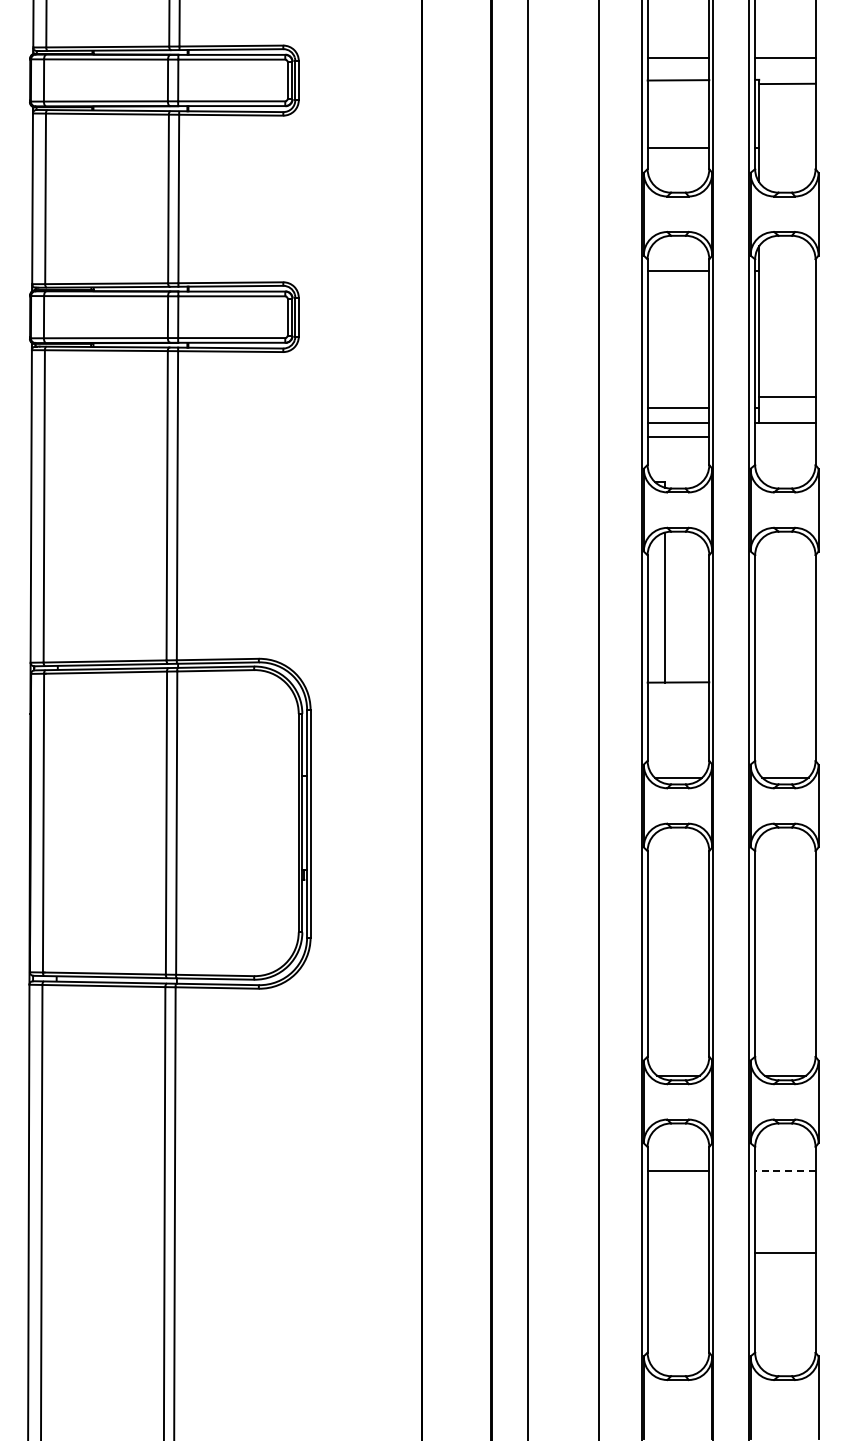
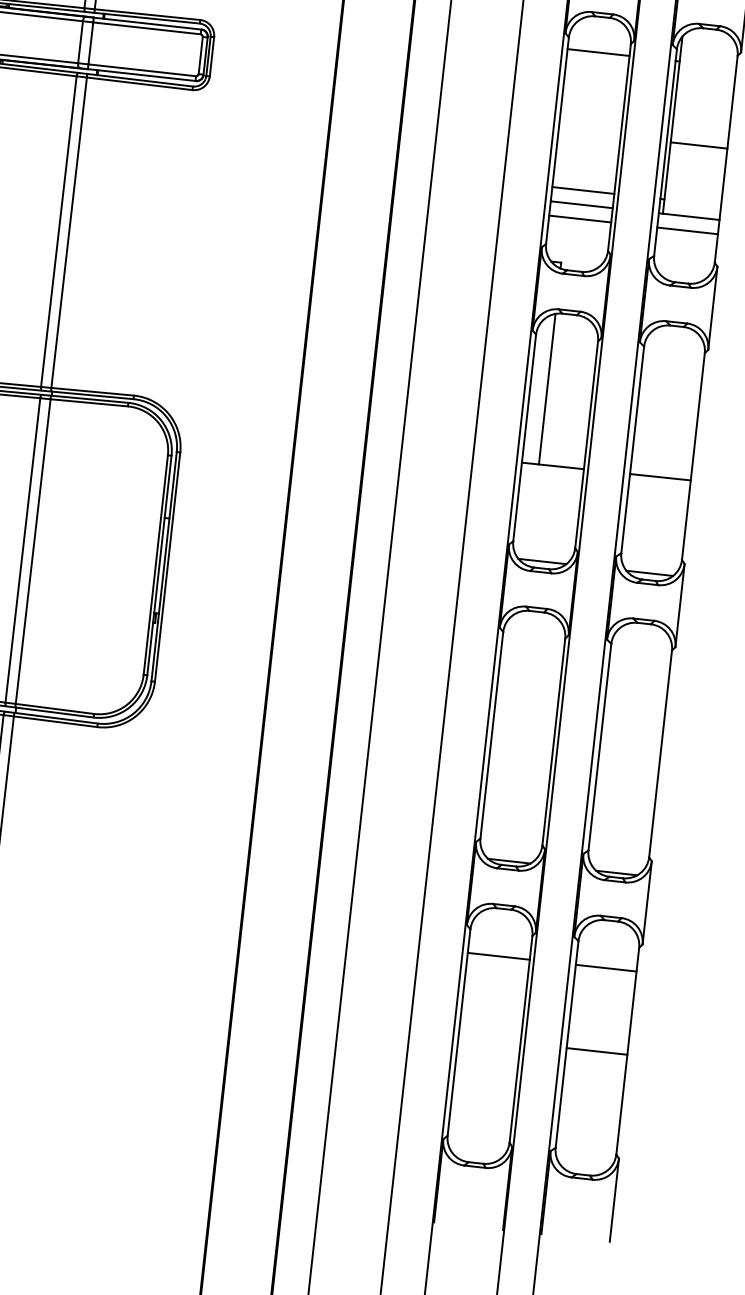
line: (787, 396) -> (699, 145), moved
line: (785, 436) -> (687, 230), added
line: (785, 681) -> (660, 476), added
line: (784, 1170) -> (605, 968), dashed -> solid

